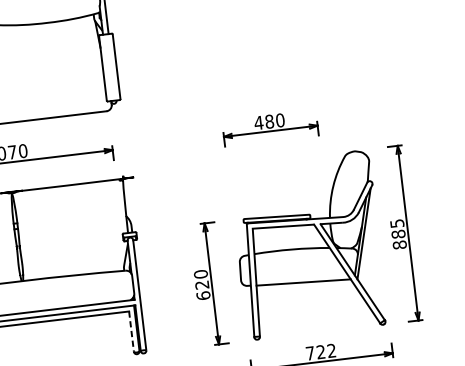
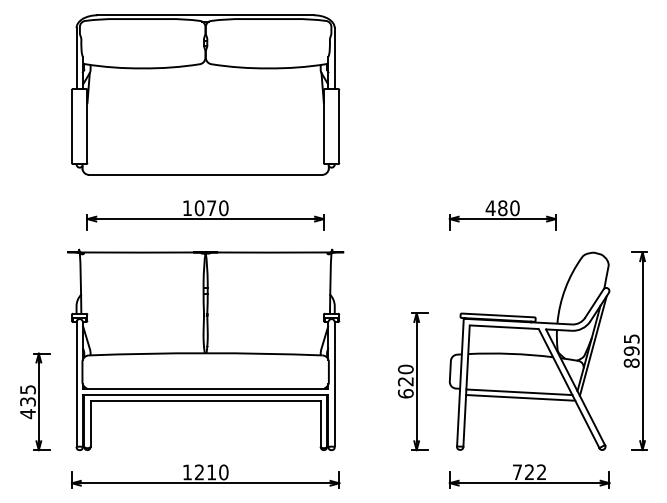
text: (398, 233) -> (631, 350), 885 -> 895
line: (305, 287) -> (520, 397), added
line: (131, 331) -> (320, 424), dashed -> solid

